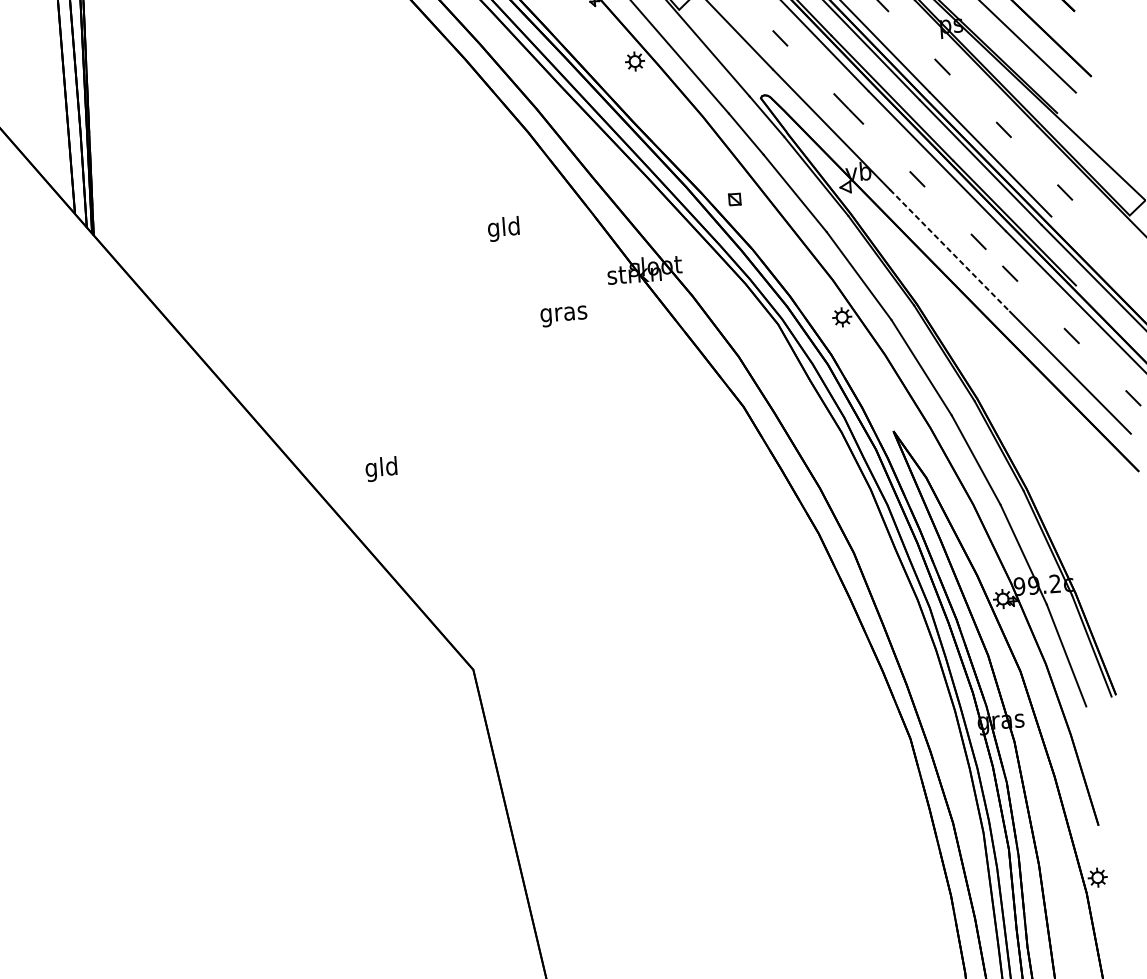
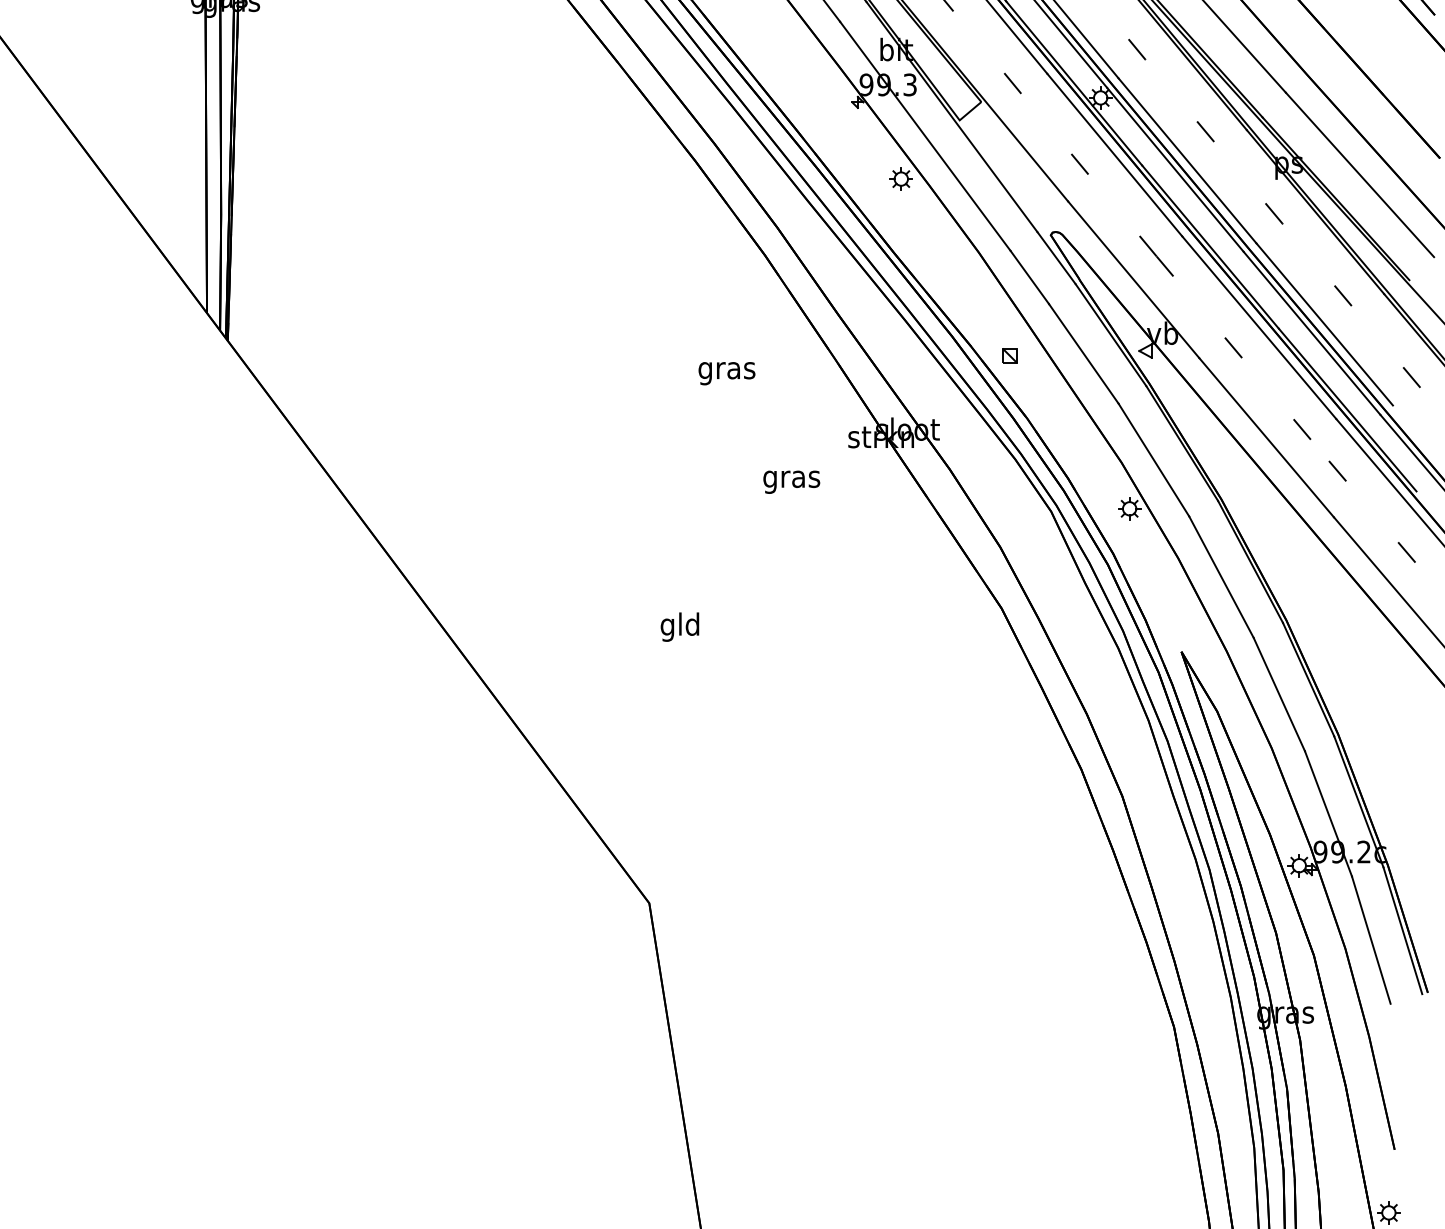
text: (503, 228) -> (726, 370), gld -> gras
line: (949, 251) -> (1266, 438), dashed -> solid
text: (381, 468) -> (679, 626), moved

